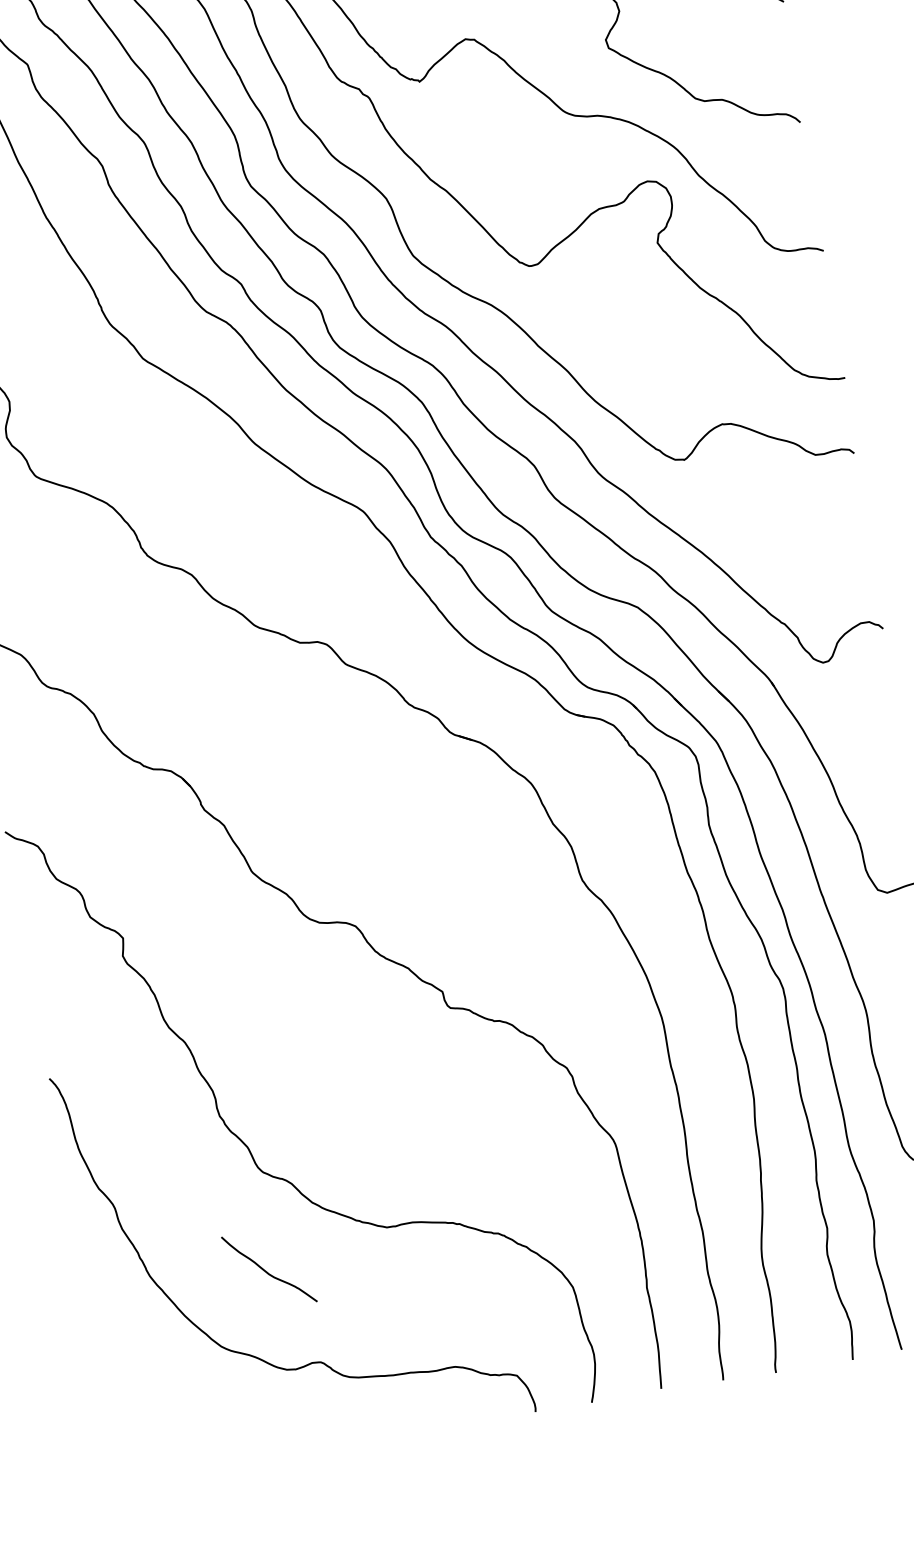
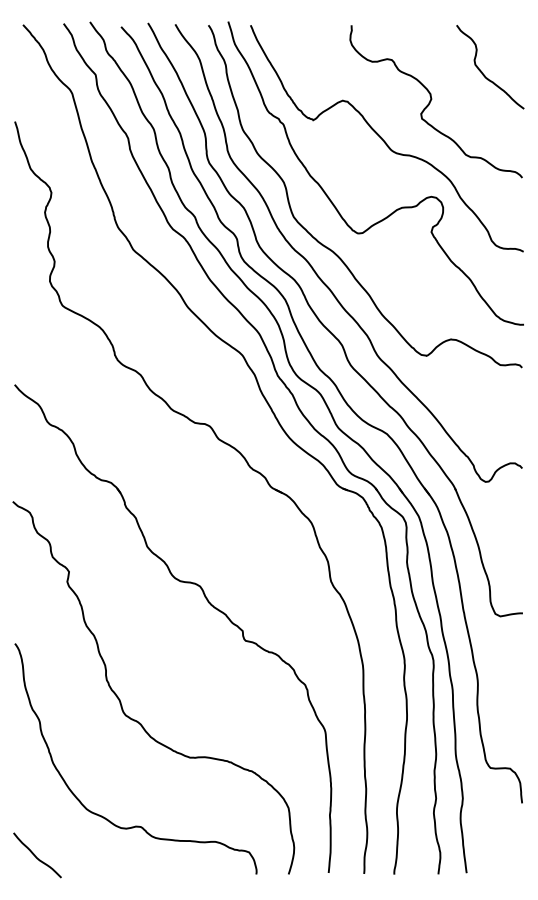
curve: (267, 1271) -> (36, 856), moved

